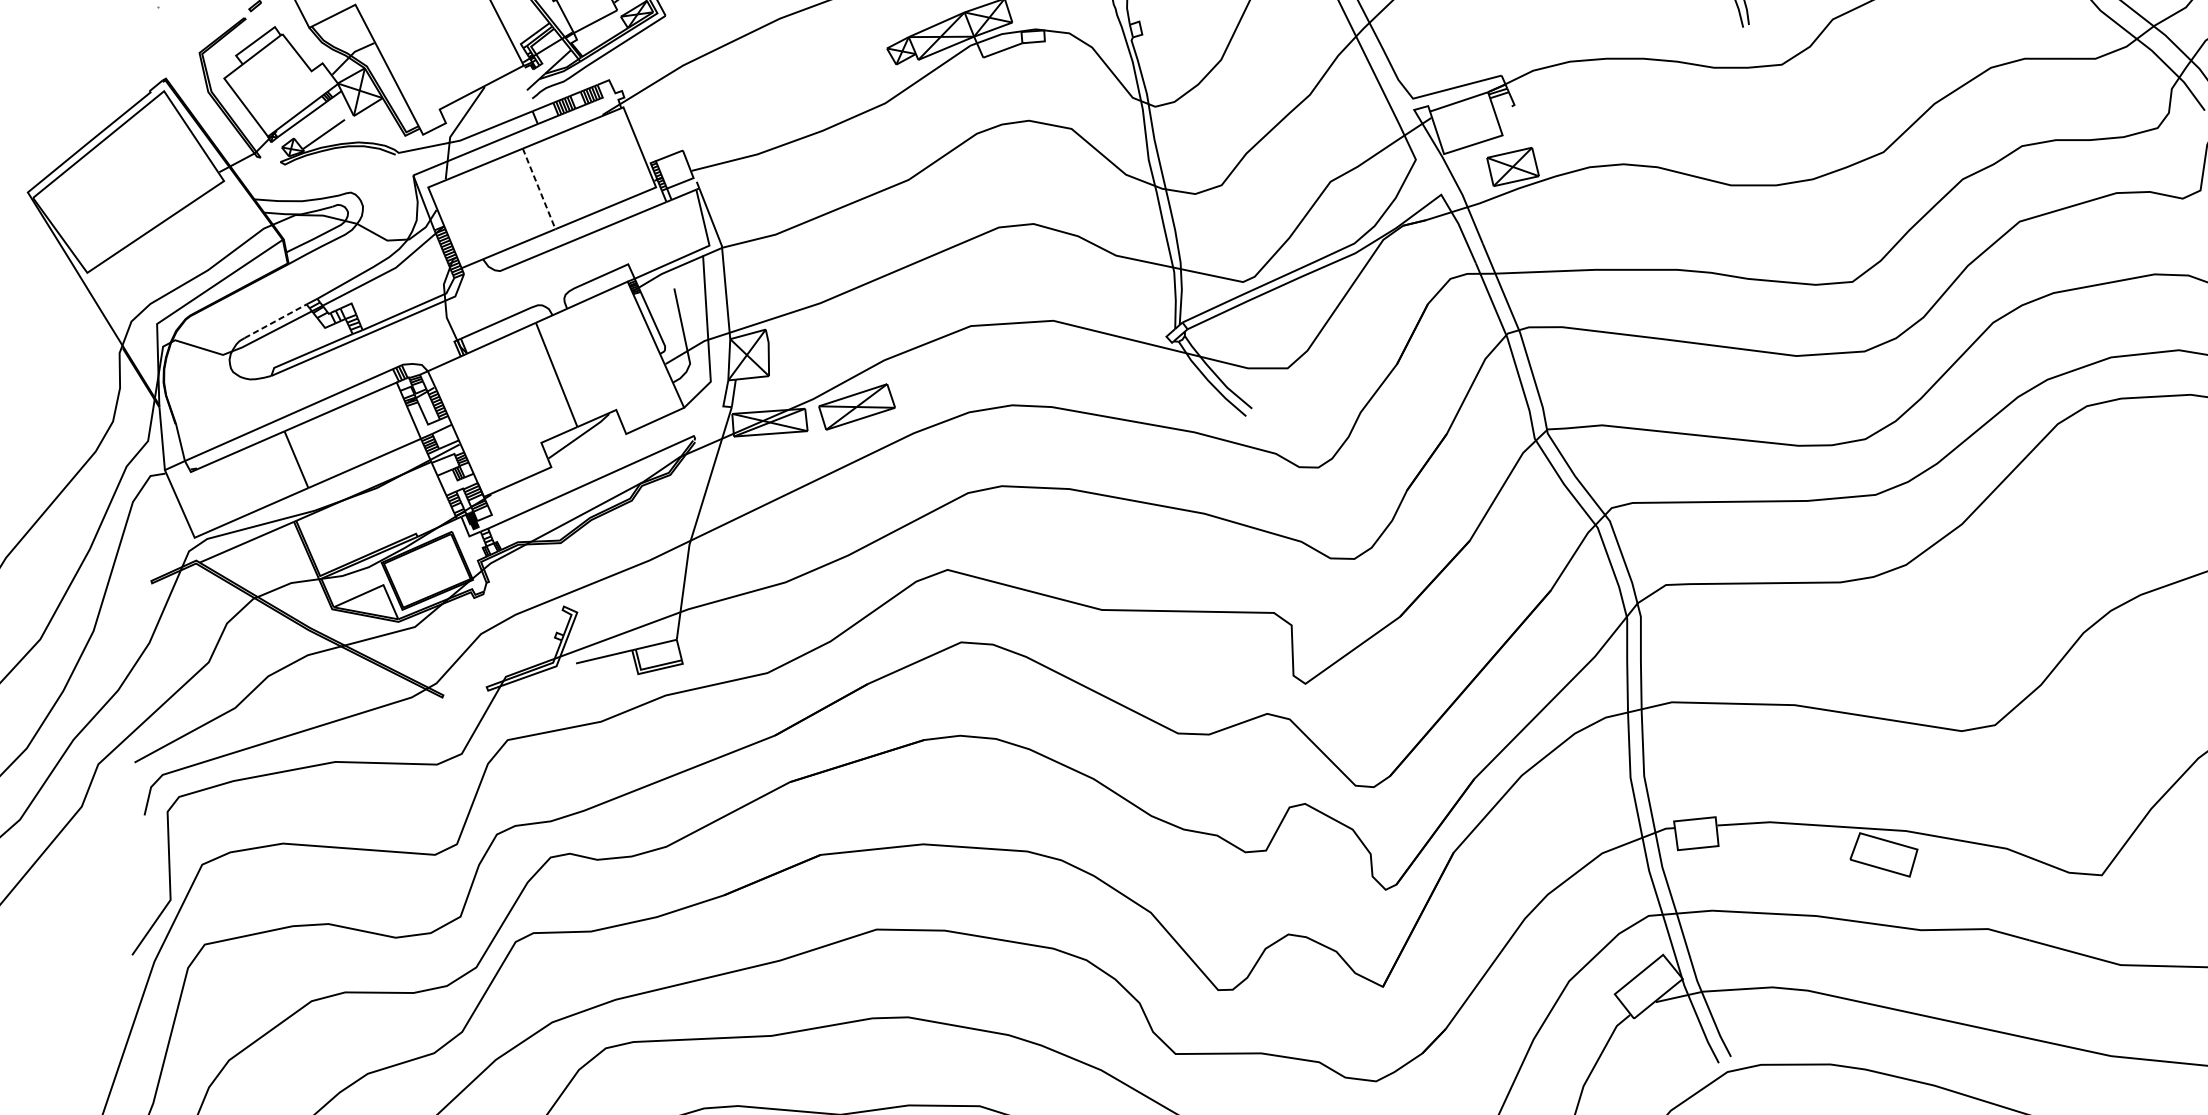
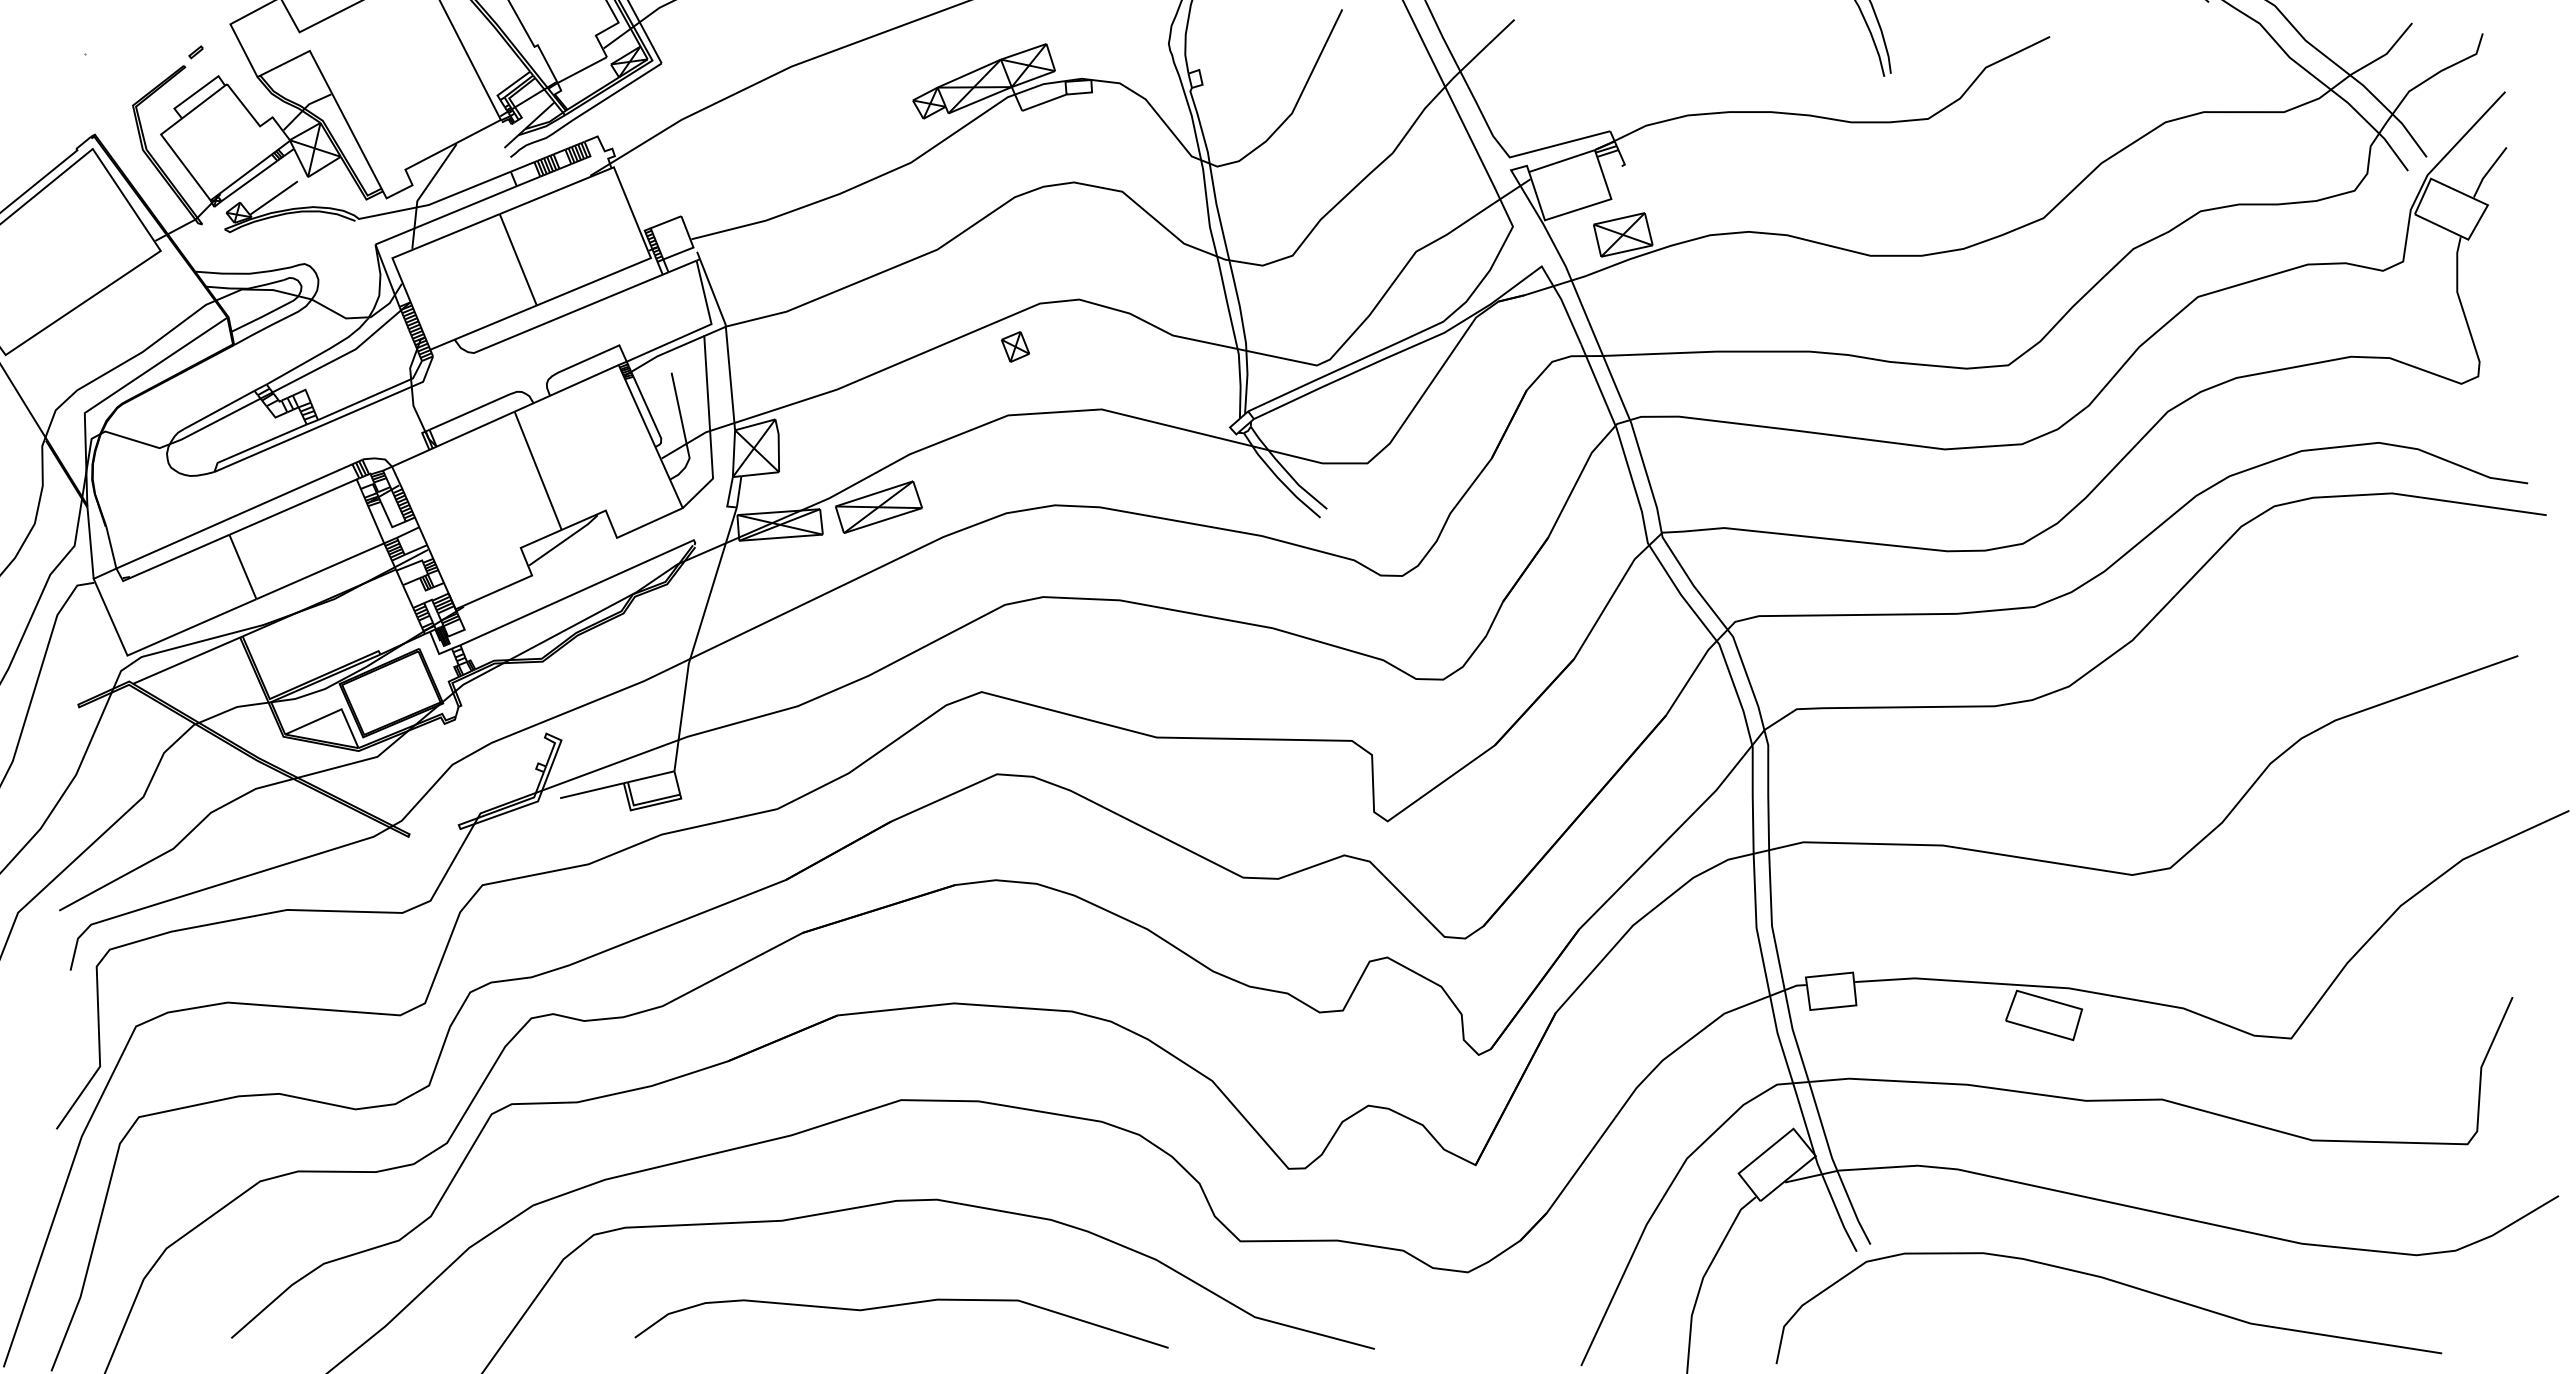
line: (539, 189) -> (518, 260), dashed -> solid
part: (977, 265) -> (1015, 346), added
line: (275, 320) -> (219, 409), dashed -> solid

